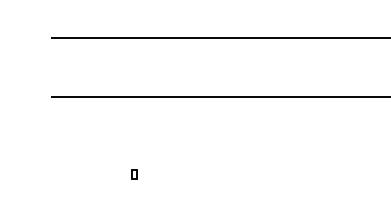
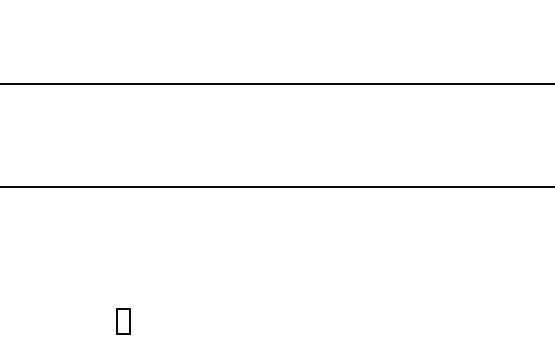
part: (134, 174) -> (123, 322), size x1.6

